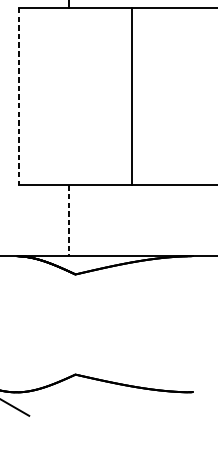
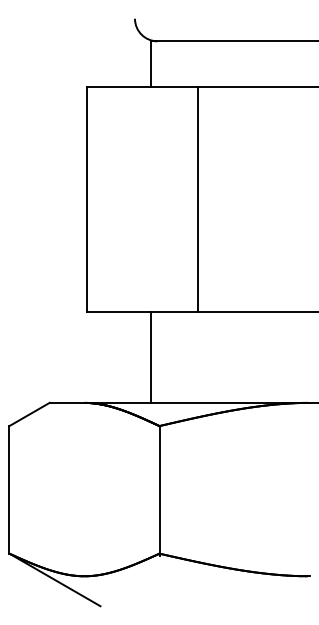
line: (19, 96) -> (87, 199), dashed -> solid
line: (132, 96) -> (198, 199), moved
line: (68, 221) -> (150, 358), dashed -> solid
line: (75, 325) -> (159, 490), added

